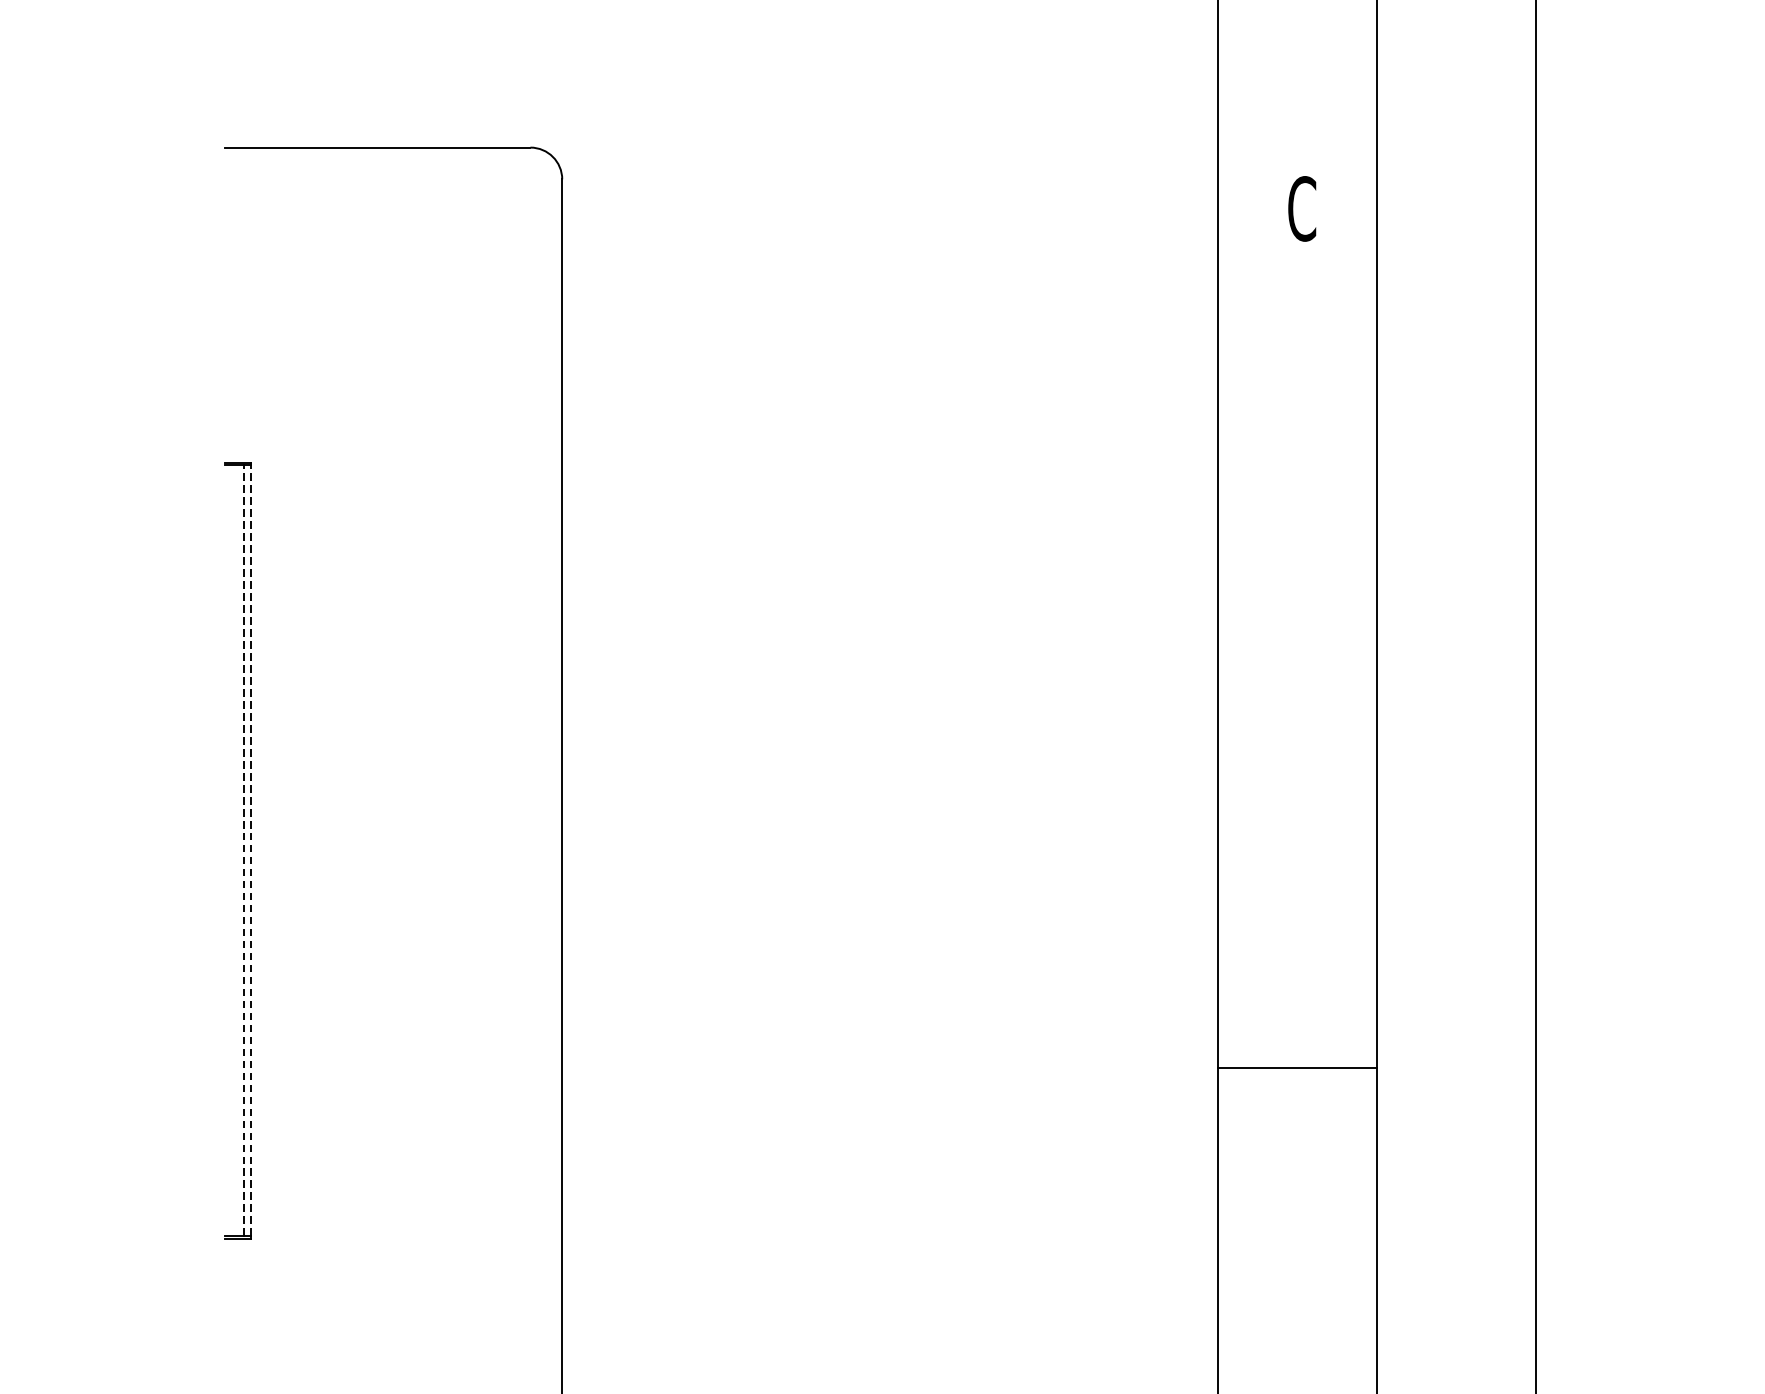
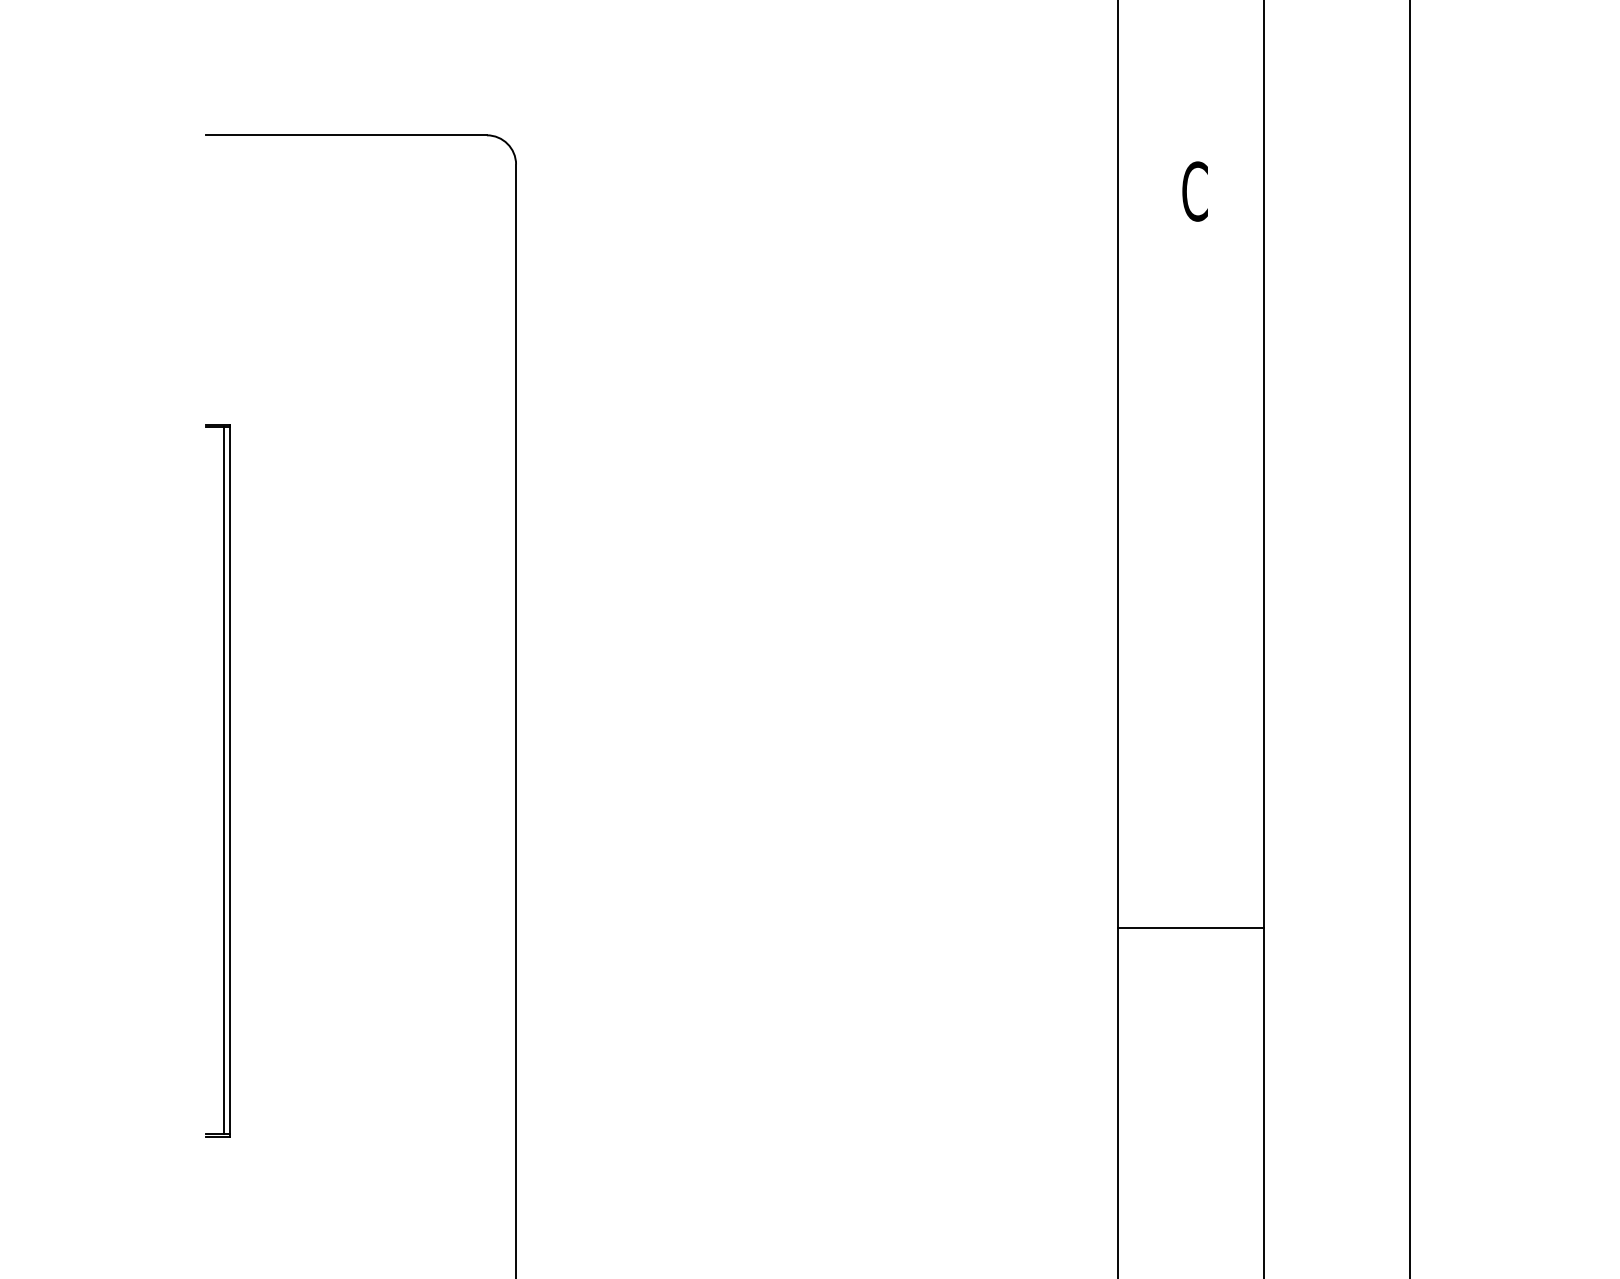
line: (244, 850) -> (224, 780), dashed -> solid
line: (251, 850) -> (230, 780), dashed -> solid
line: (1297, 1067) -> (1190, 927), moved

